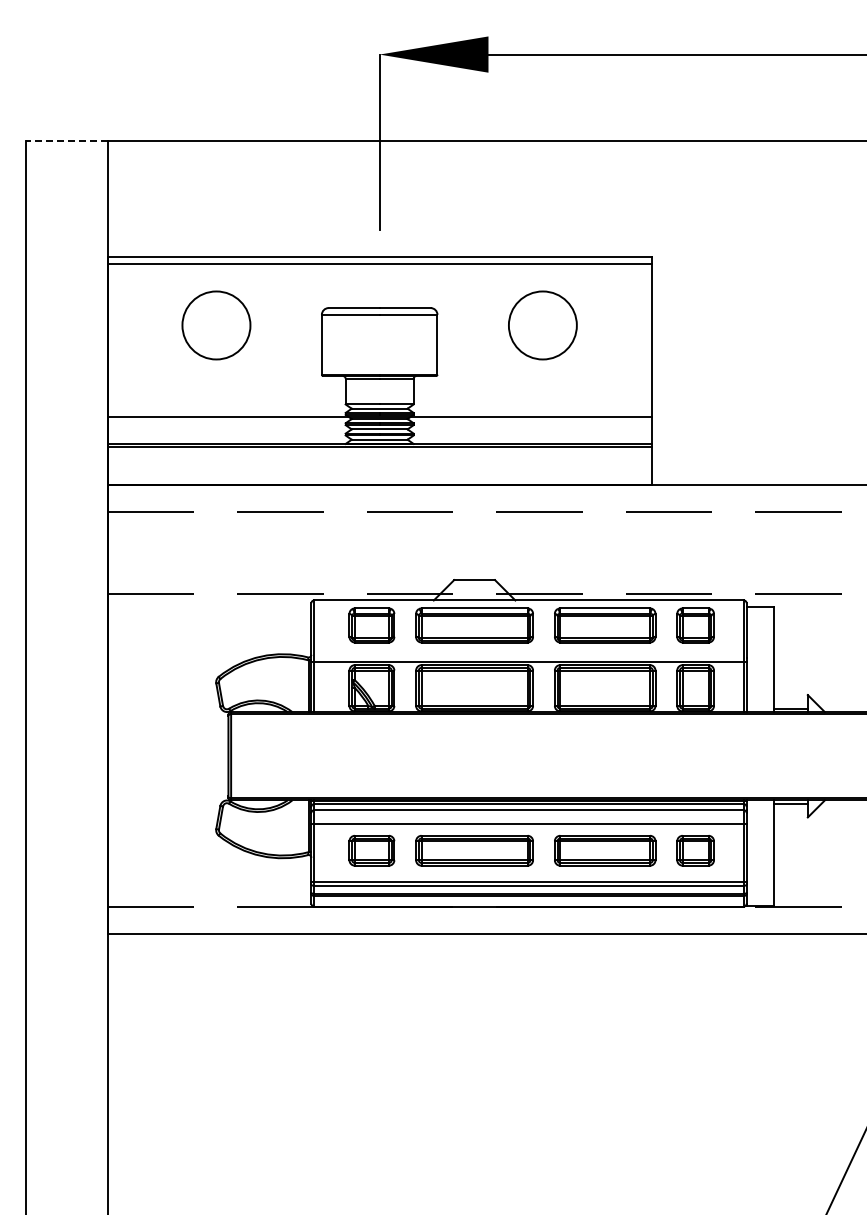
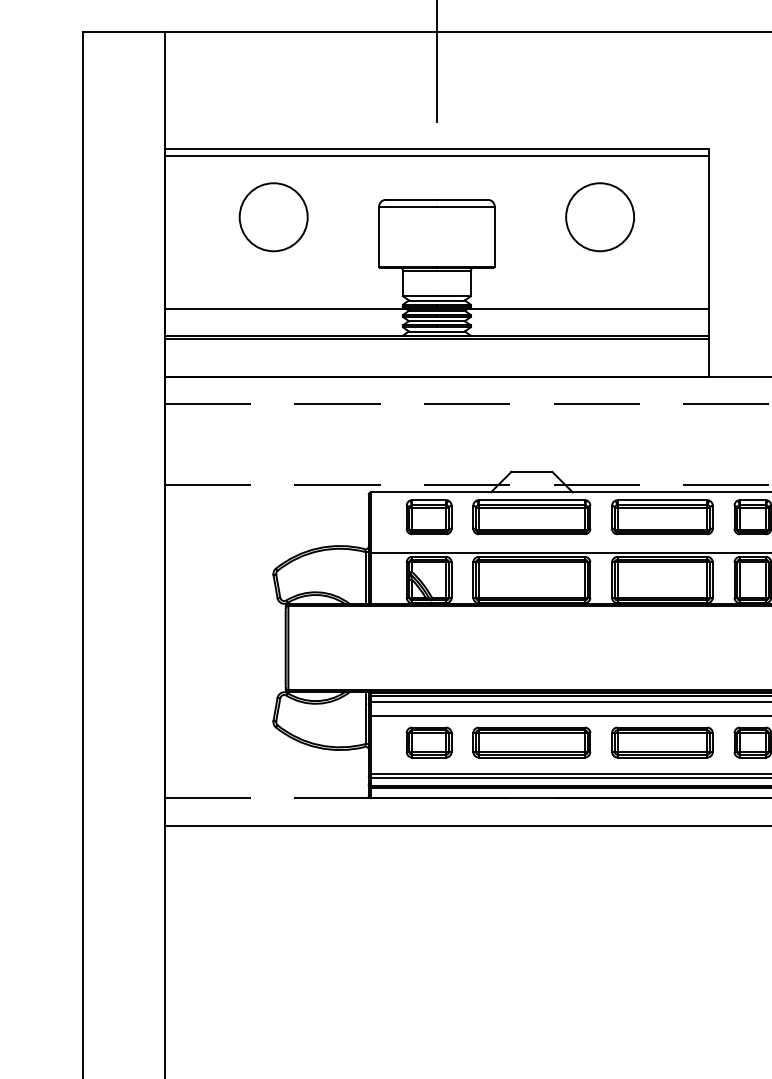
line: (66, 140) -> (123, 32), dashed -> solid

